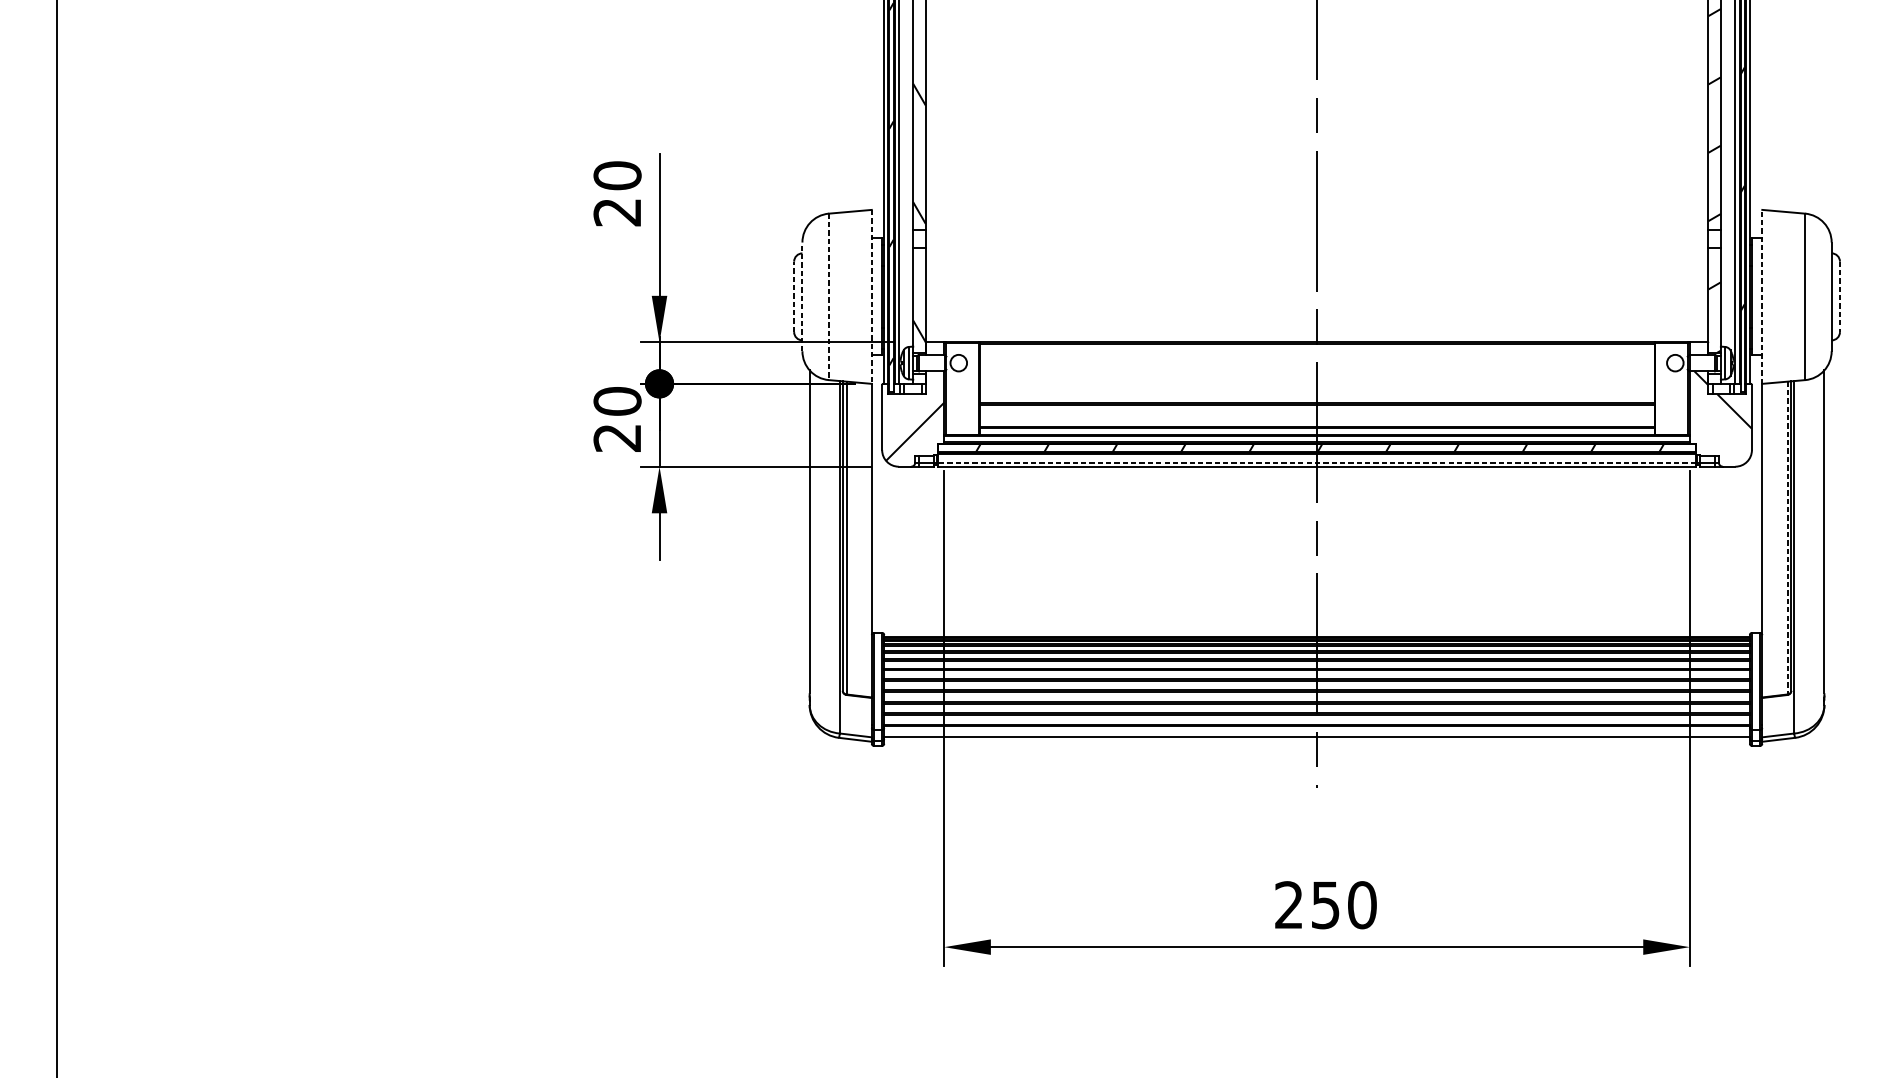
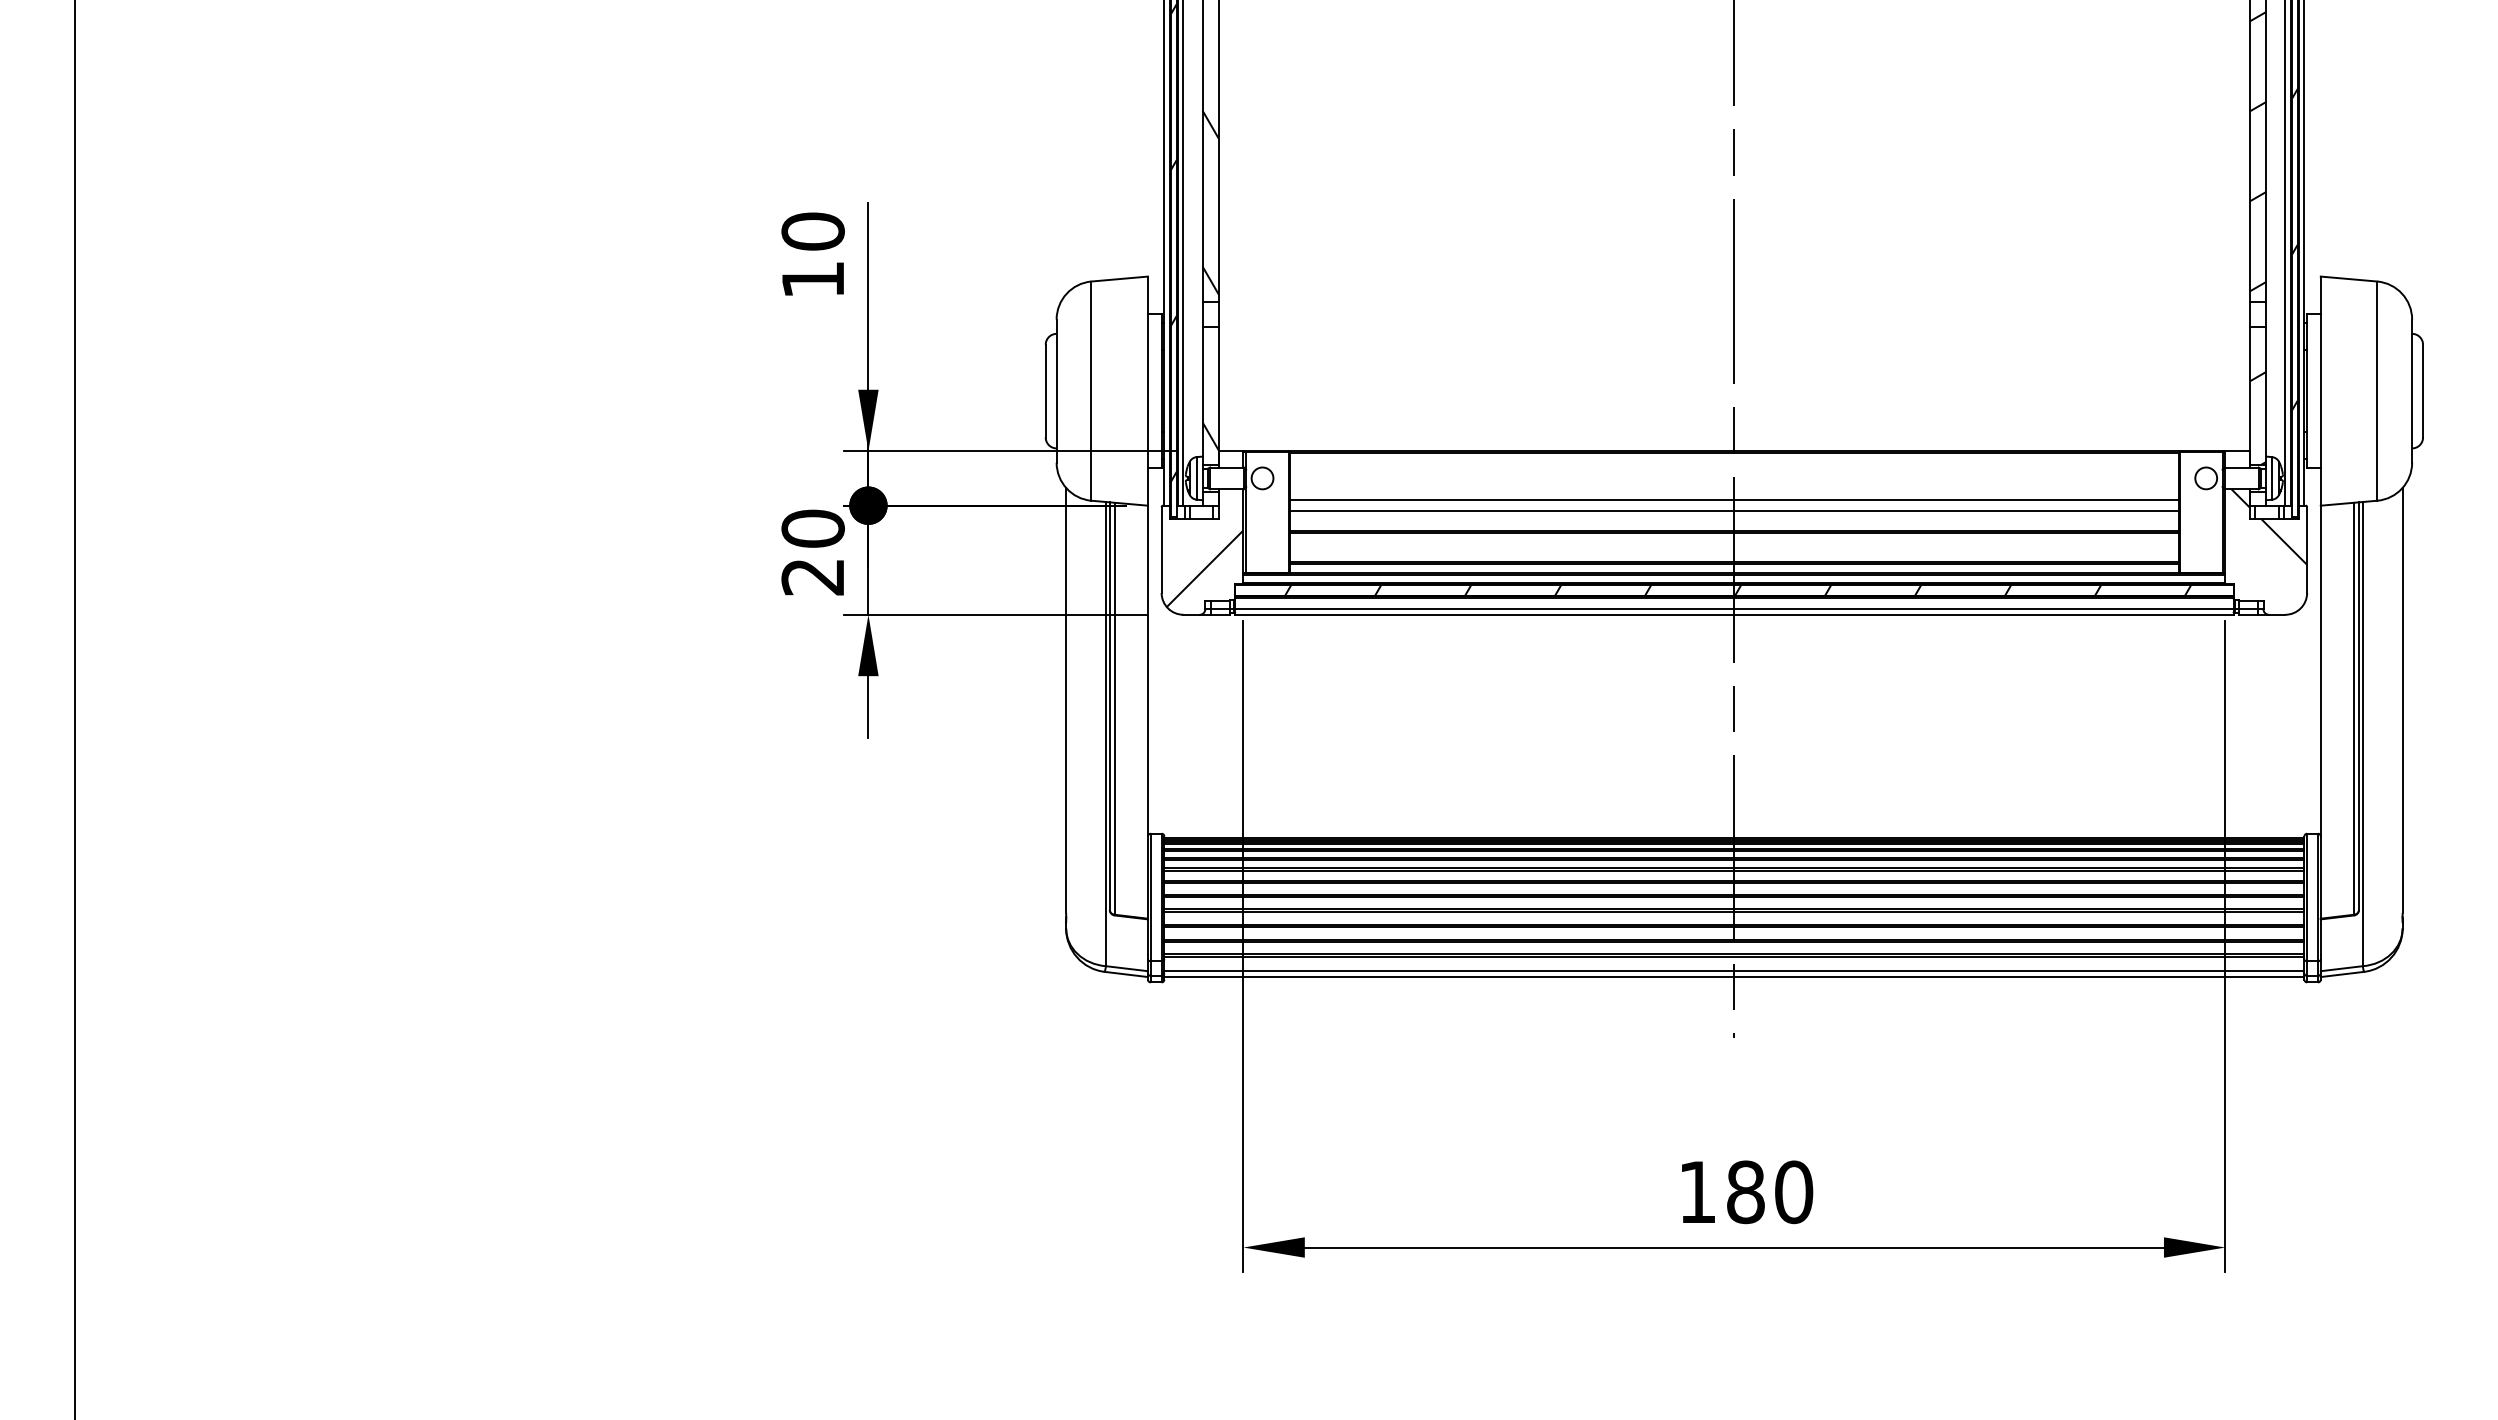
text: (617, 212) -> (812, 280), 20 -> 10
line: (793, 296) -> (1045, 390), dashed -> solid
line: (802, 297) -> (1056, 391), dashed -> solid
line: (828, 297) -> (1091, 391), dashed -> solid
line: (872, 297) -> (1148, 391), dashed -> solid
line: (1762, 297) -> (2320, 391), dashed -> solid
line: (1840, 297) -> (2423, 391), dashed -> solid
line: (1316, 379) -> (1733, 500), added
line: (1316, 388) -> (1733, 511), added
line: (1316, 462) -> (1733, 609), dashed -> solid
line: (1787, 537) -> (2353, 708), dashed -> solid
line: (1317, 741) -> (1734, 976), added
text: (1307, 905) -> (1721, 1192), 250 -> 180

